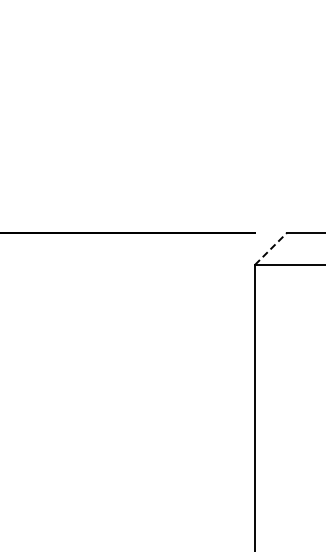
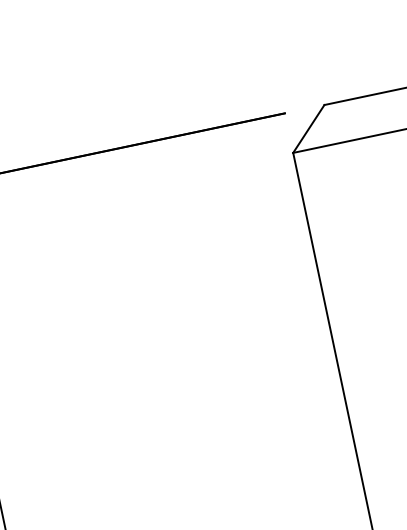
line: (270, 248) -> (308, 128), dashed -> solid

